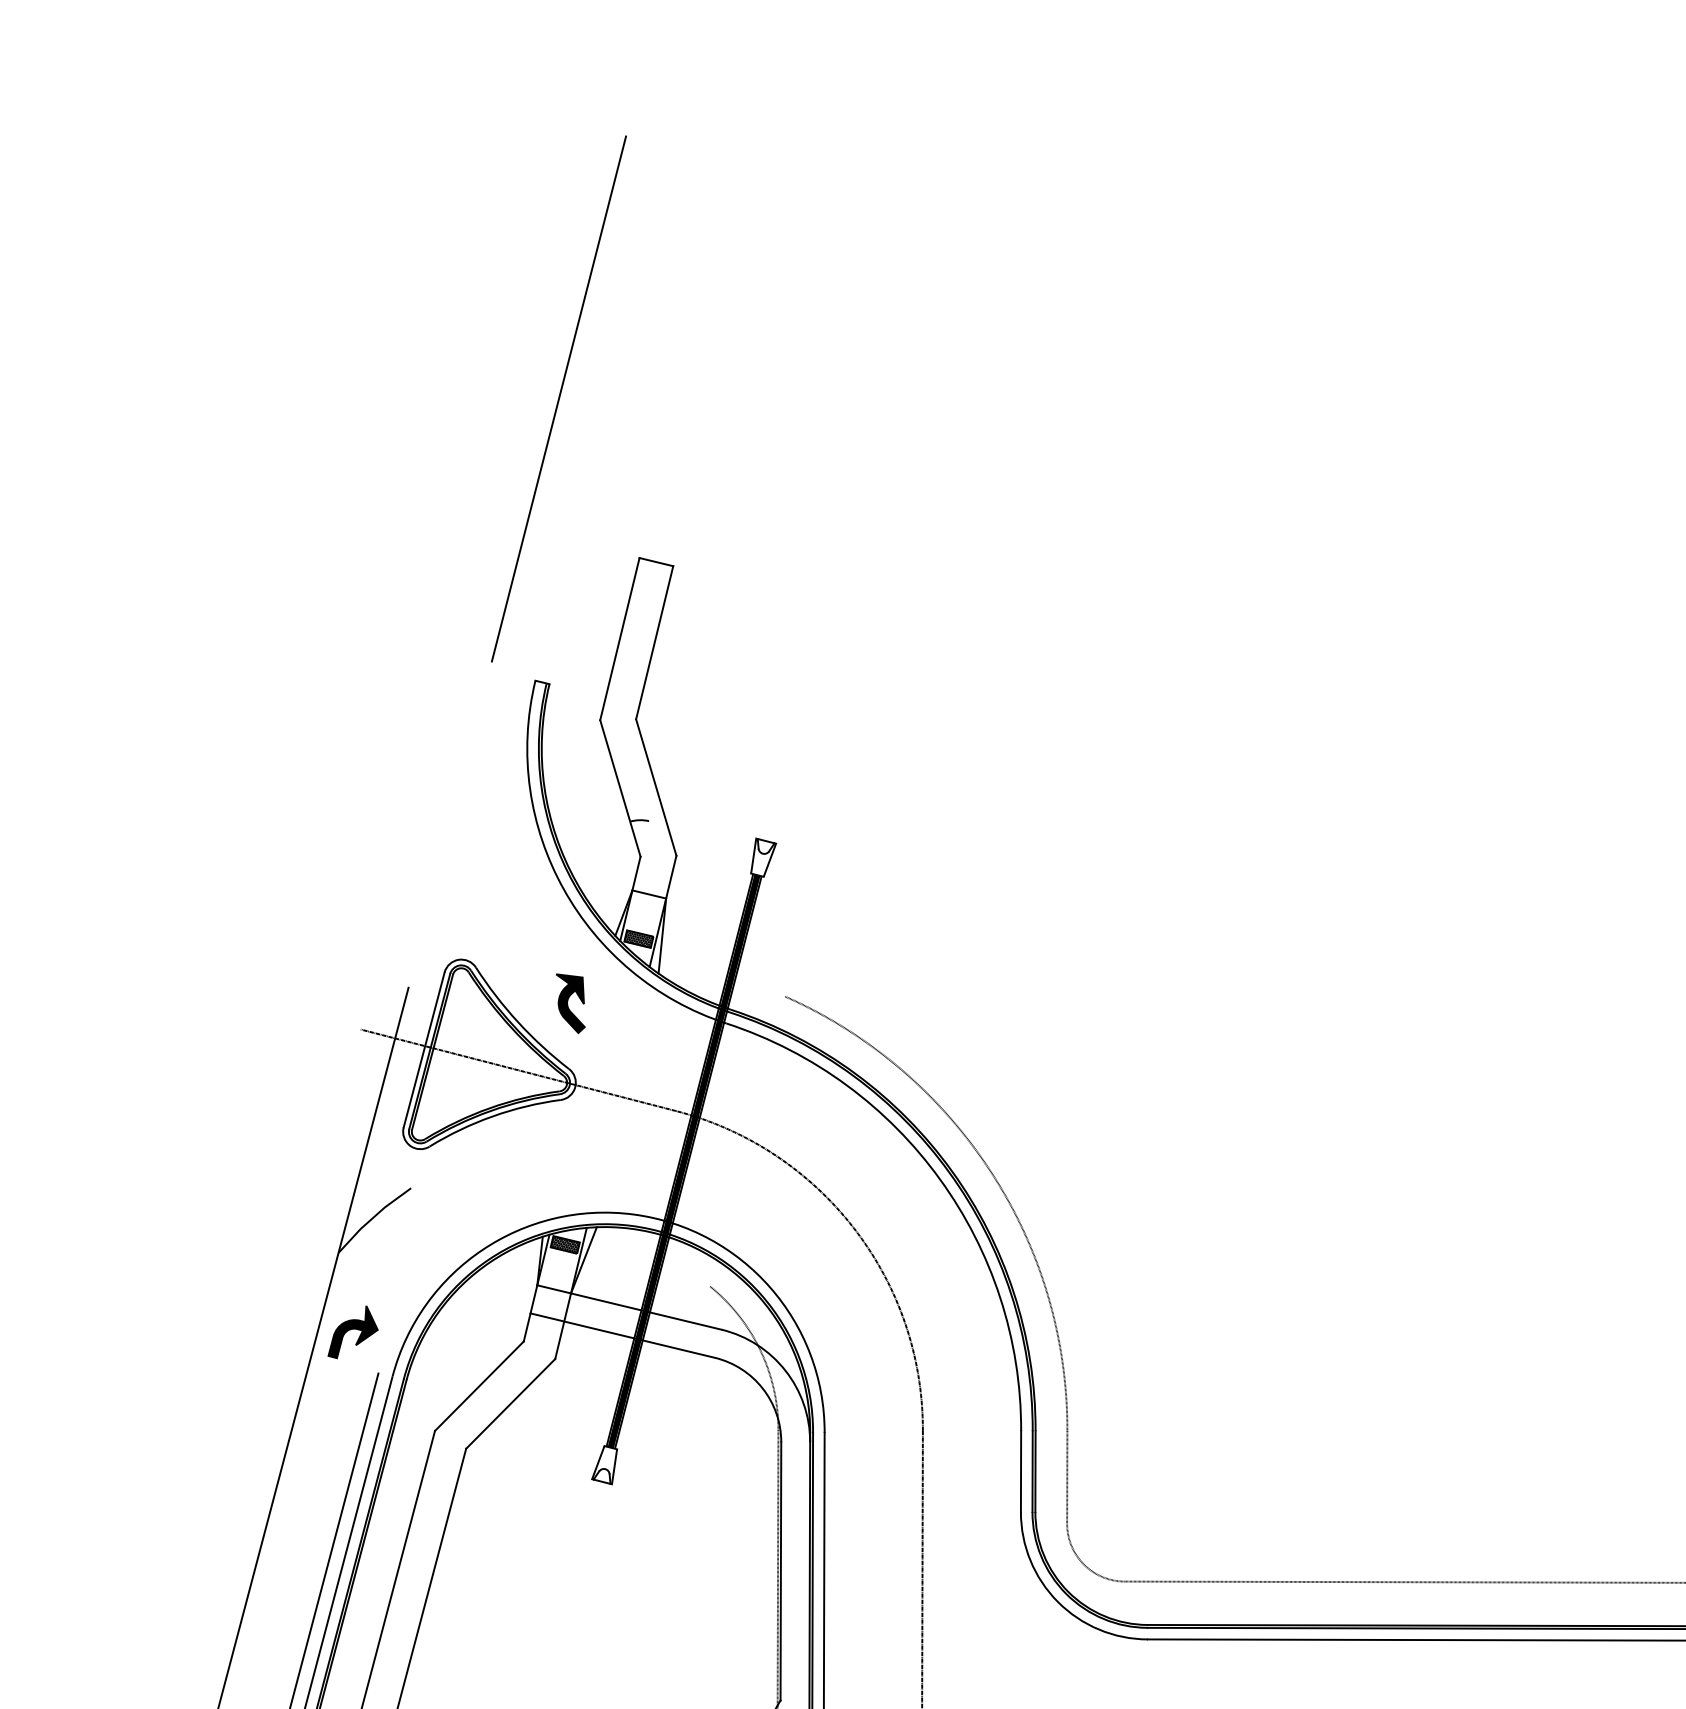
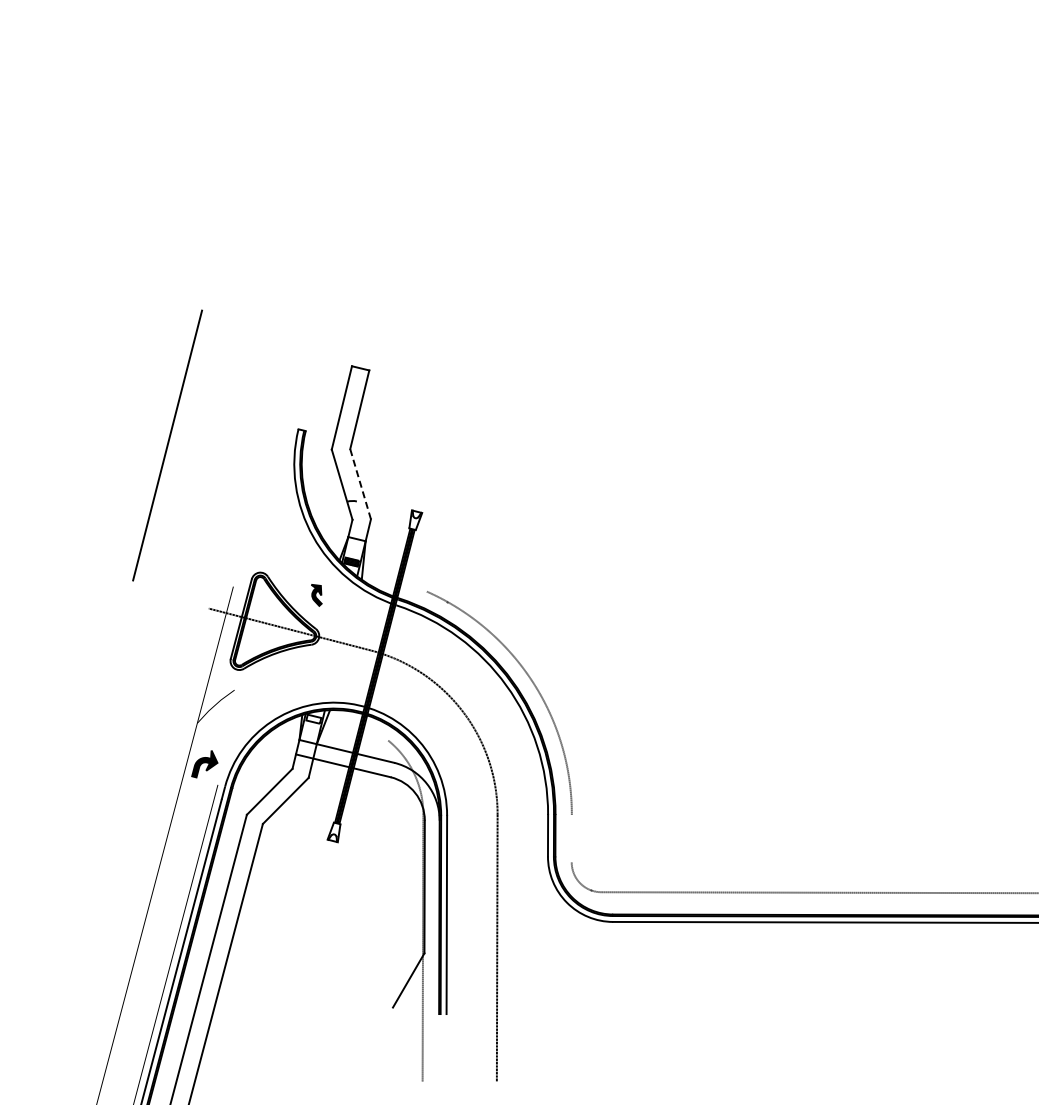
line: (558, 398) -> (167, 445), moved
line: (656, 788) -> (360, 484), solid -> dashed
part: (570, 1004) -> (316, 595), size x0.7
hatch: (564, 1245) -> (313, 719), removed
line: (1066, 1477) -> (571, 838), removed

